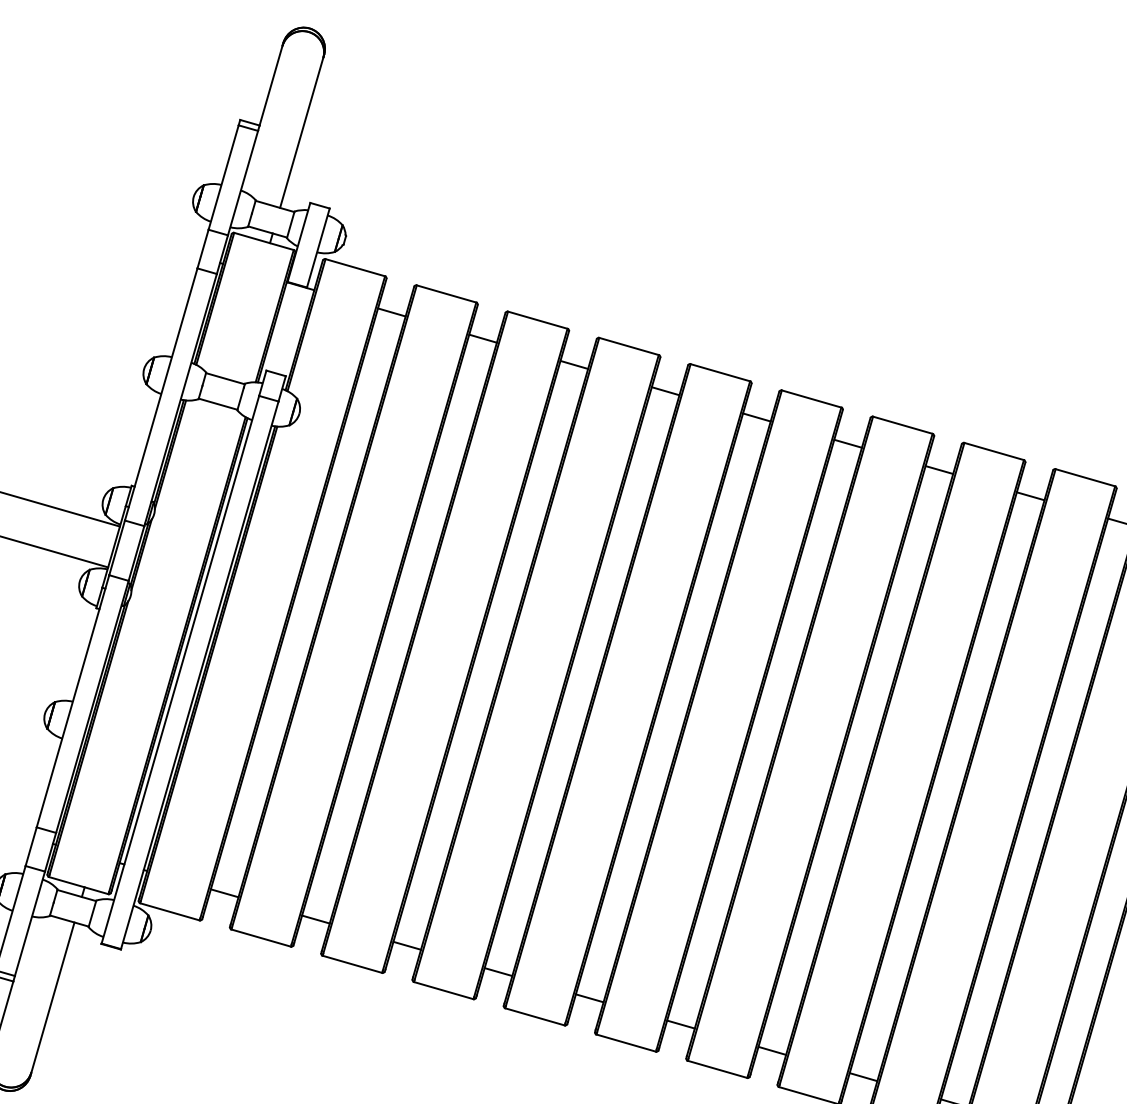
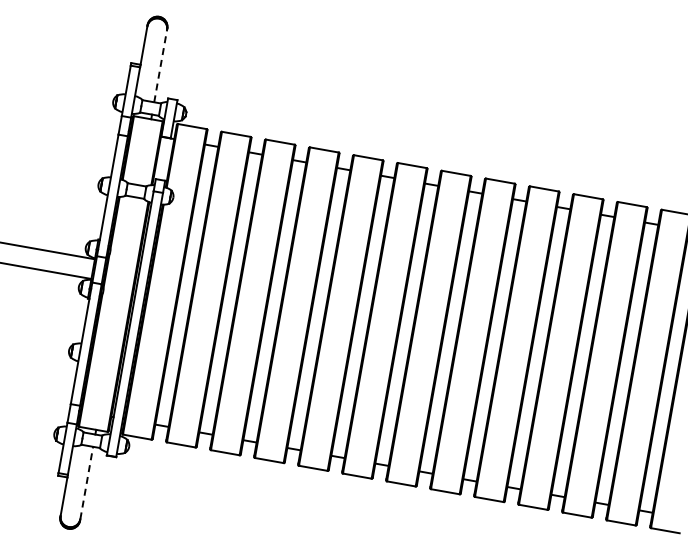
line: (301, 133) -> (160, 66), solid -> dashed
line: (52, 998) -> (86, 483), solid -> dashed

